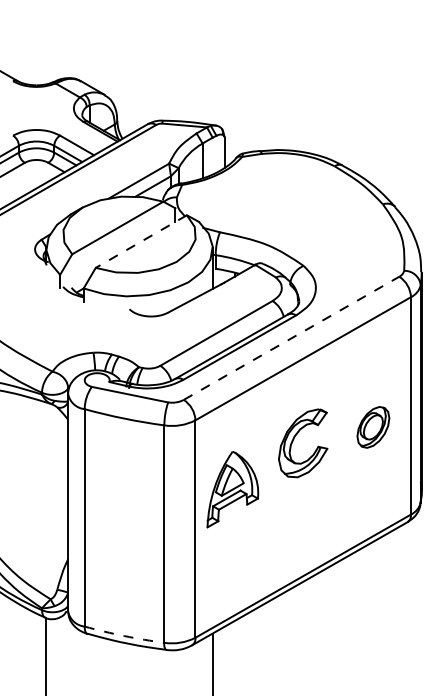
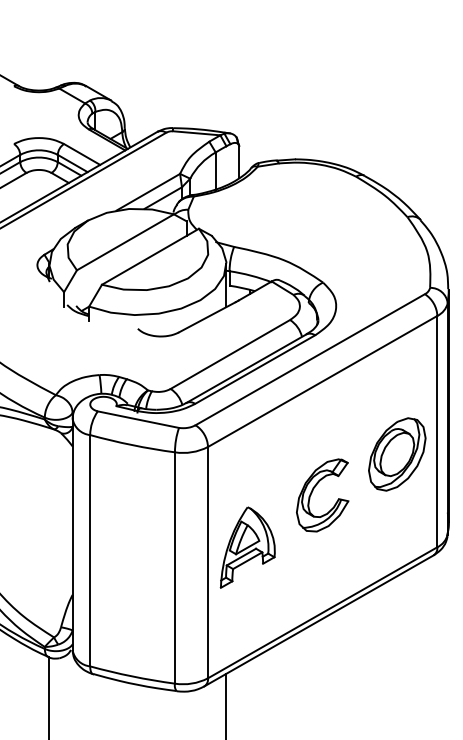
line: (141, 241) -> (150, 256), dashed -> solid
line: (291, 338) -> (310, 359), dashed -> solid
part: (373, 427) -> (397, 454), size x1.67
part: (294, 439) -> (313, 491), moved
part: (232, 489) -> (247, 547), moved
arc: (124, 636) -> (132, 676), dashed -> solid

